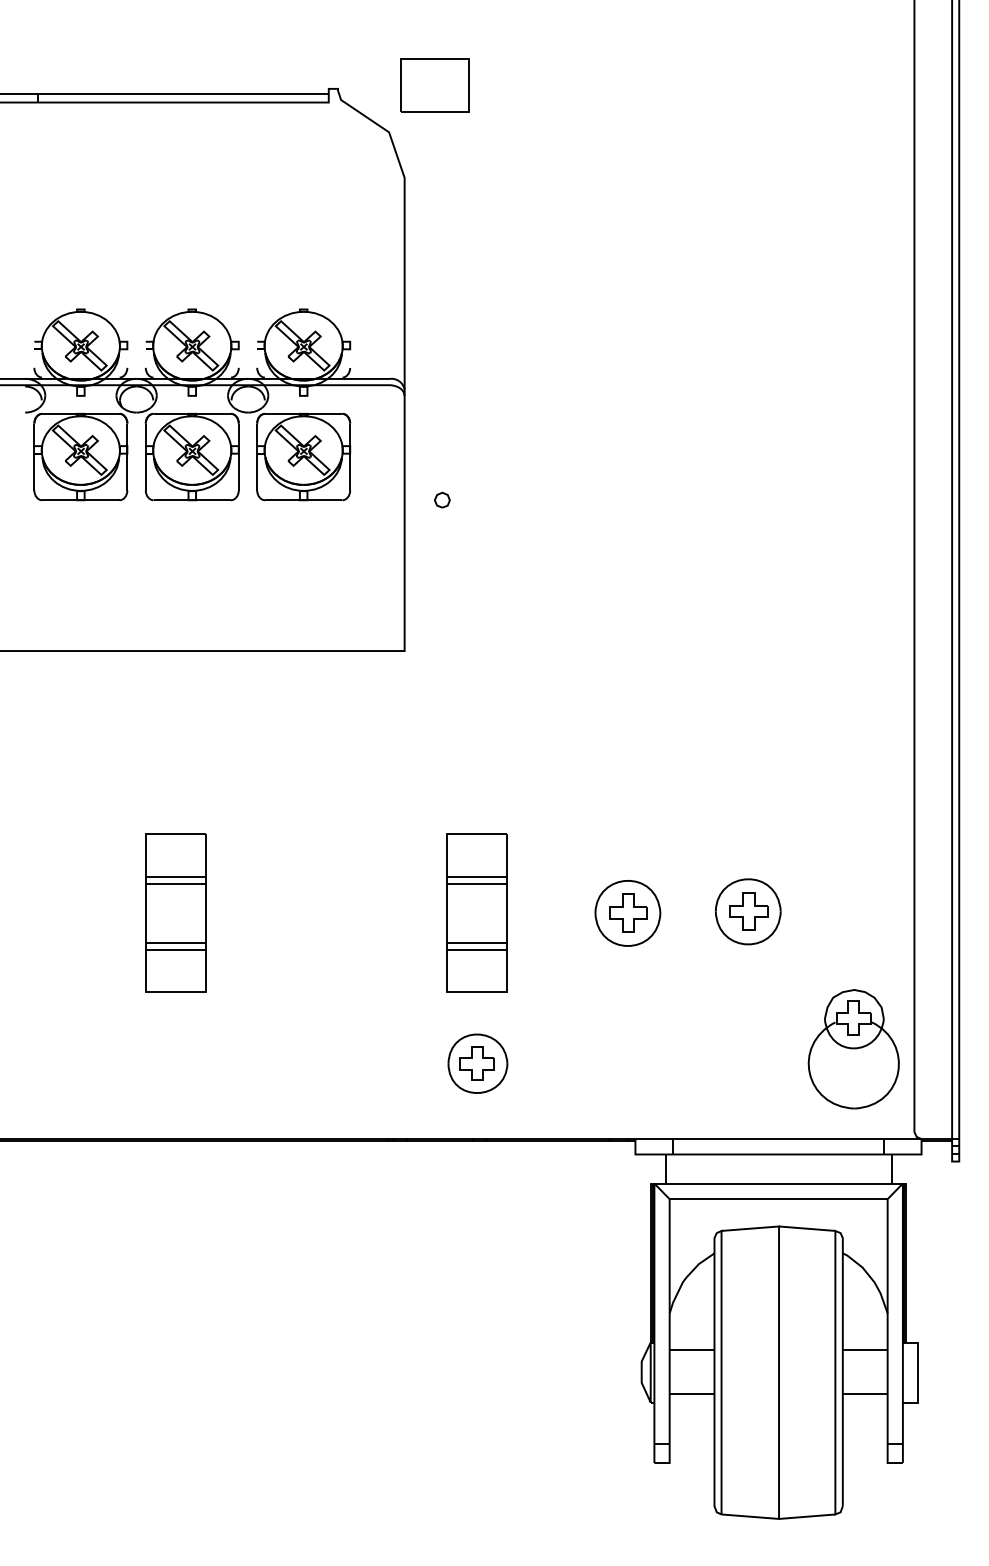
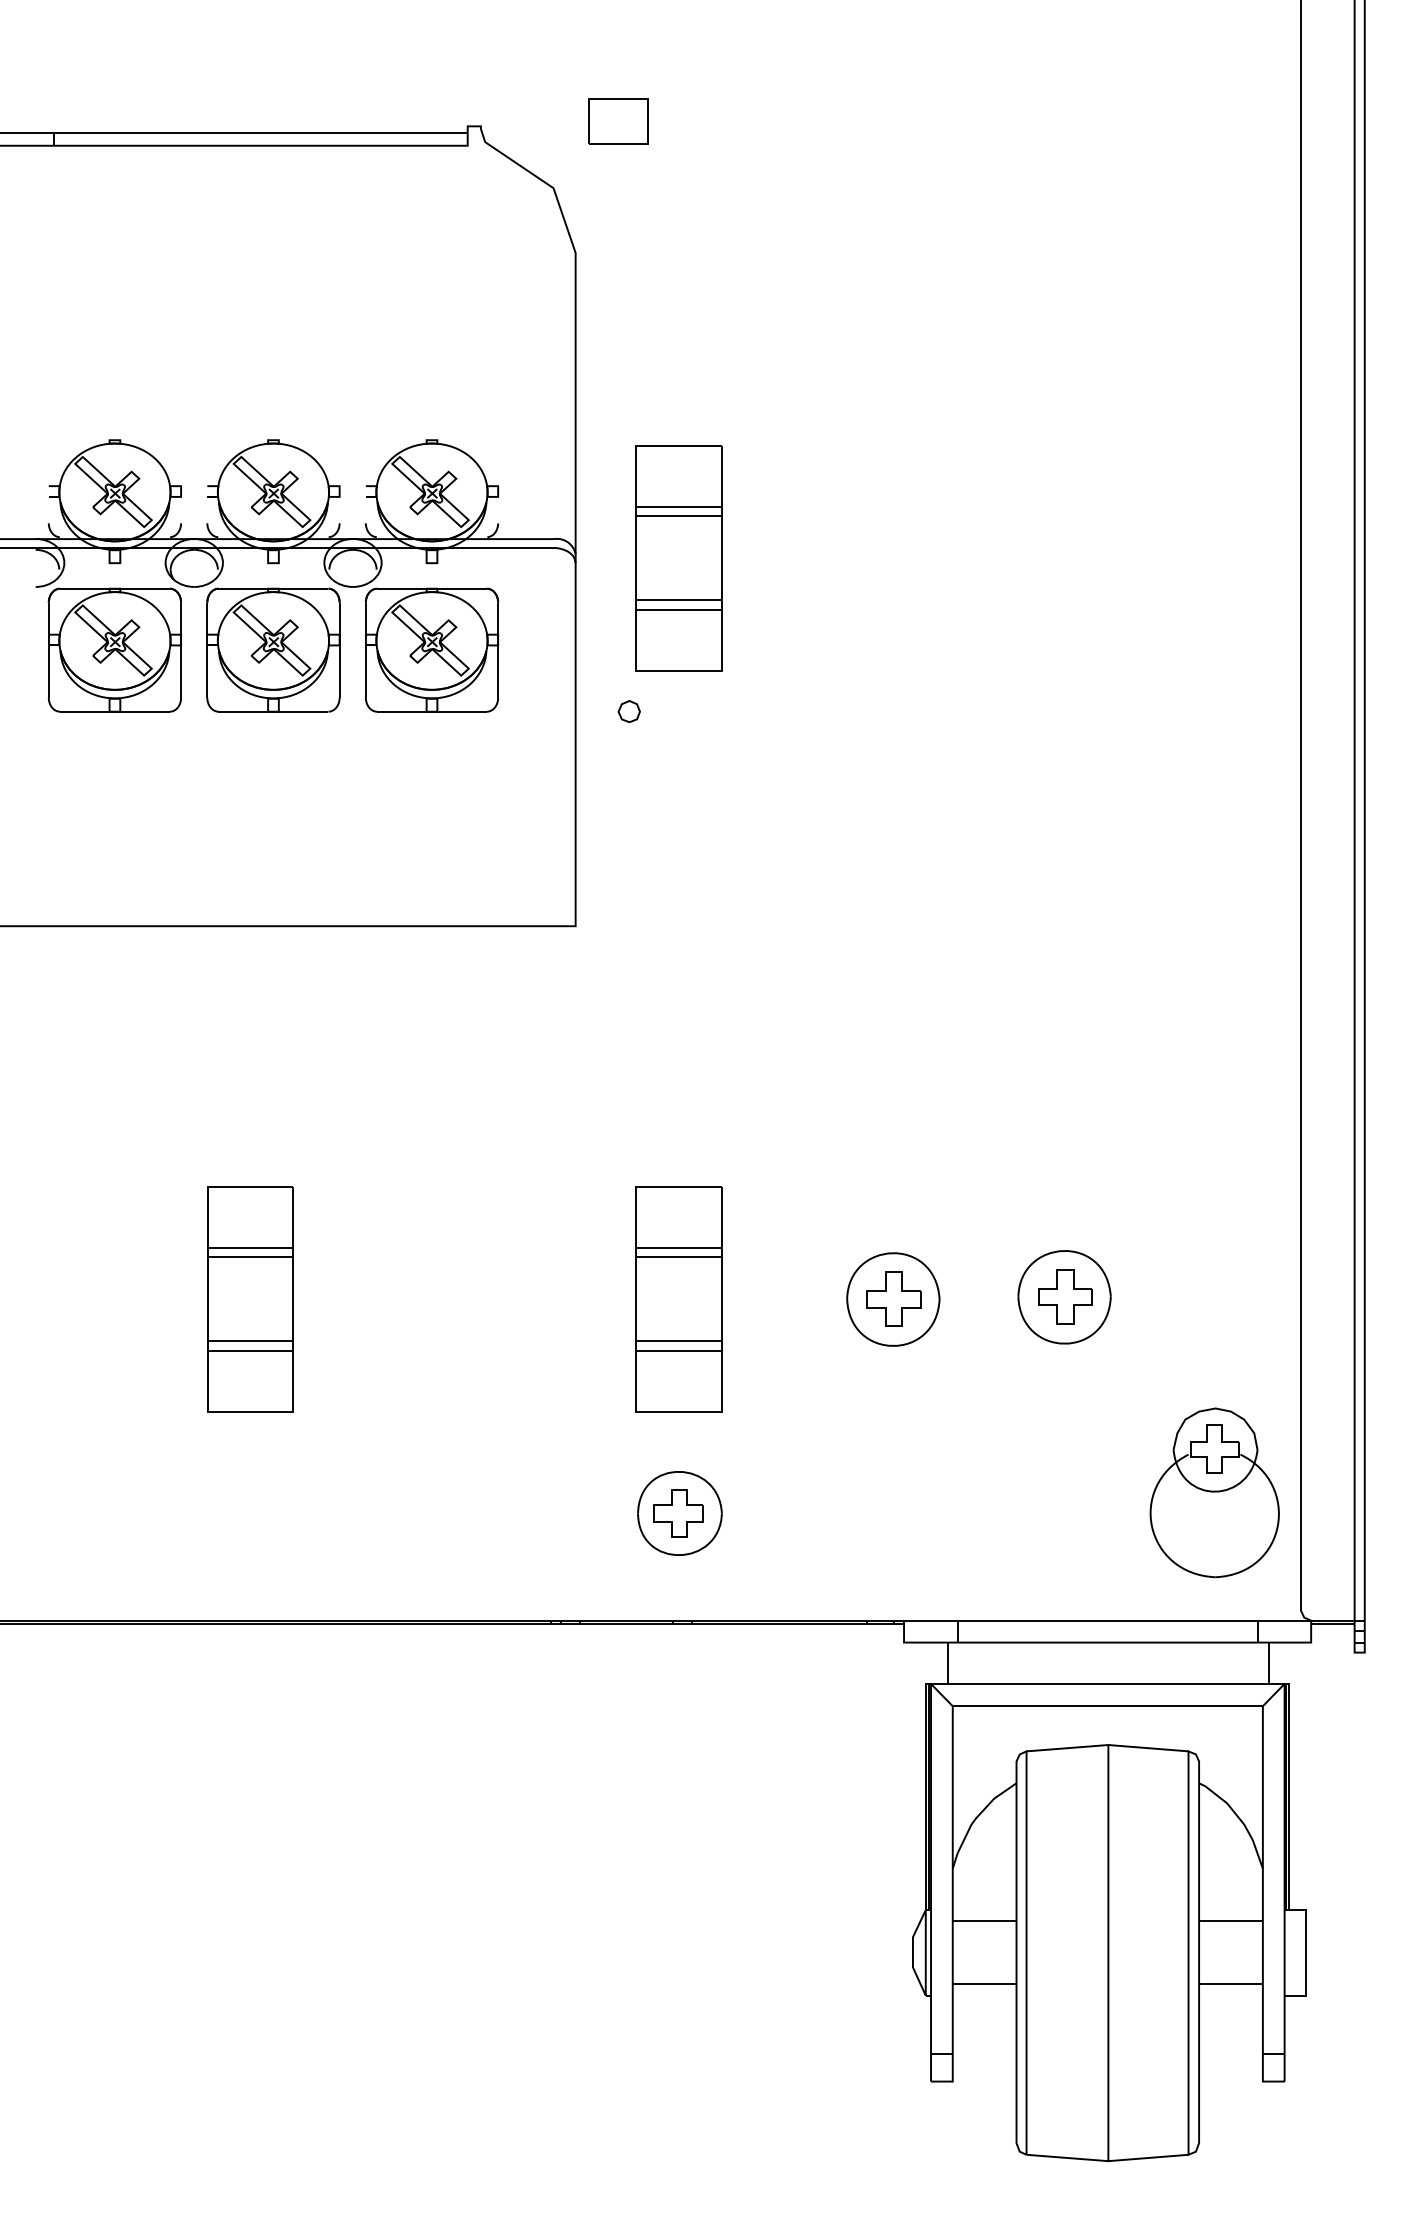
part: (434, 85) -> (618, 121), size x0.6
part: (476, 392) -> (678, 558), added

